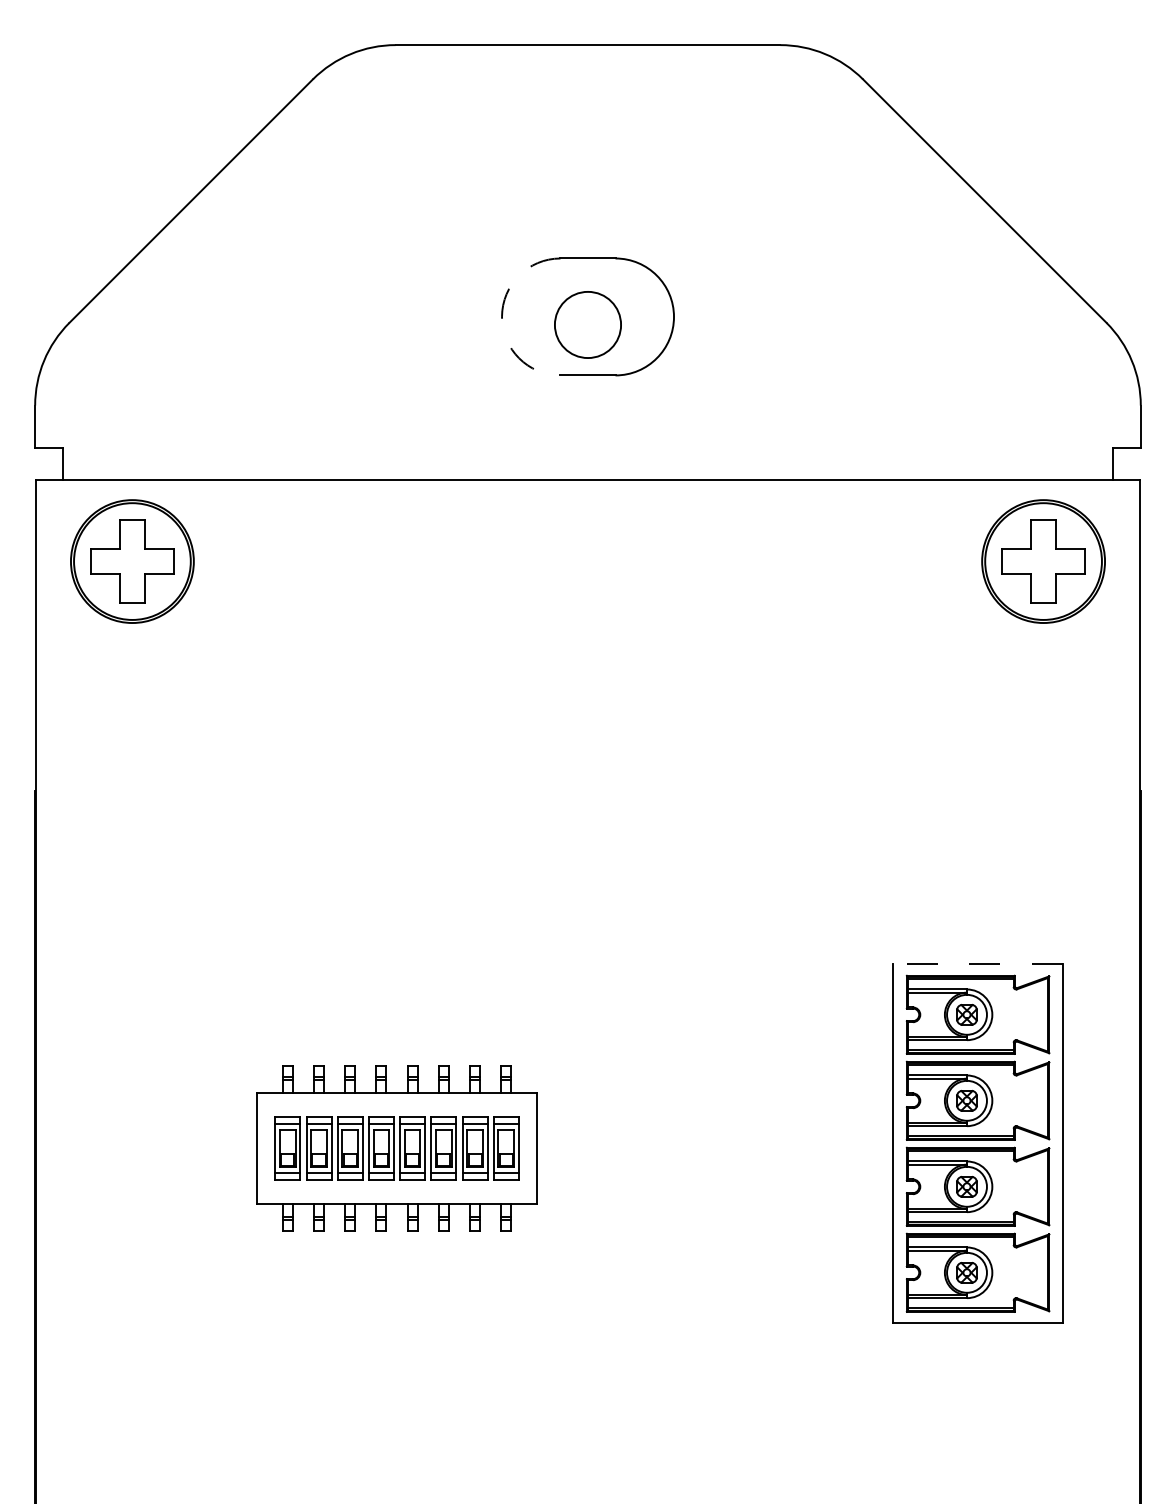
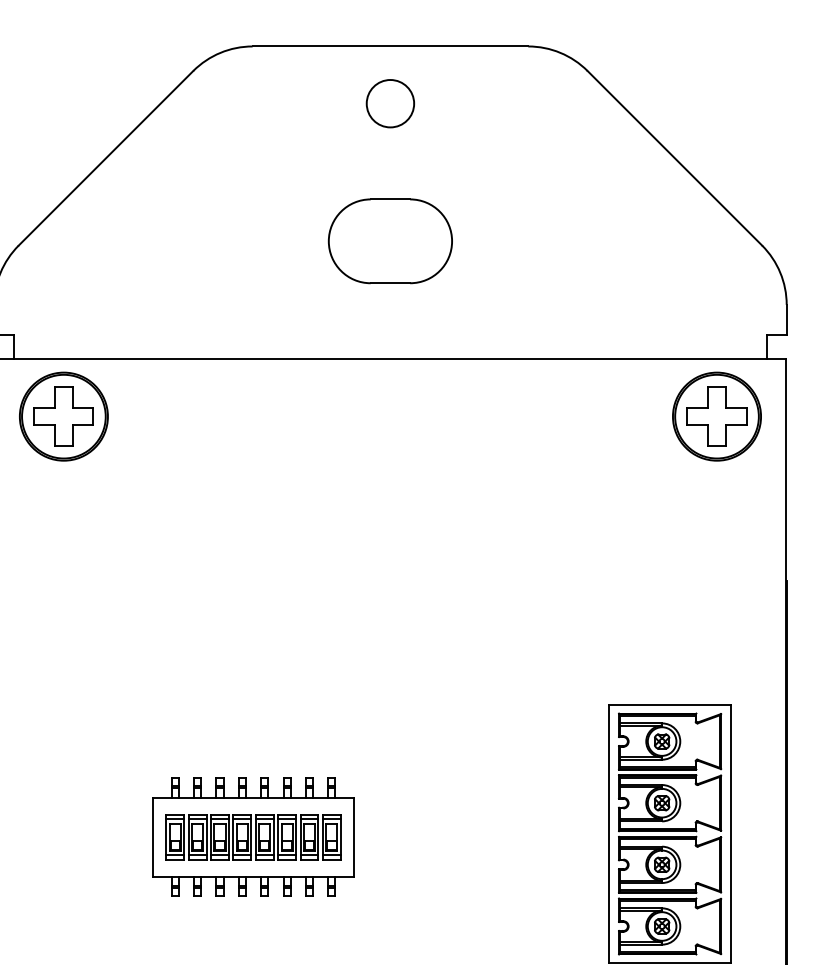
arc: (502, 316) -> (329, 241), dashed -> solid
circle: (587, 324) -> (390, 103), moved
line: (978, 964) -> (670, 705), dashed -> solid

